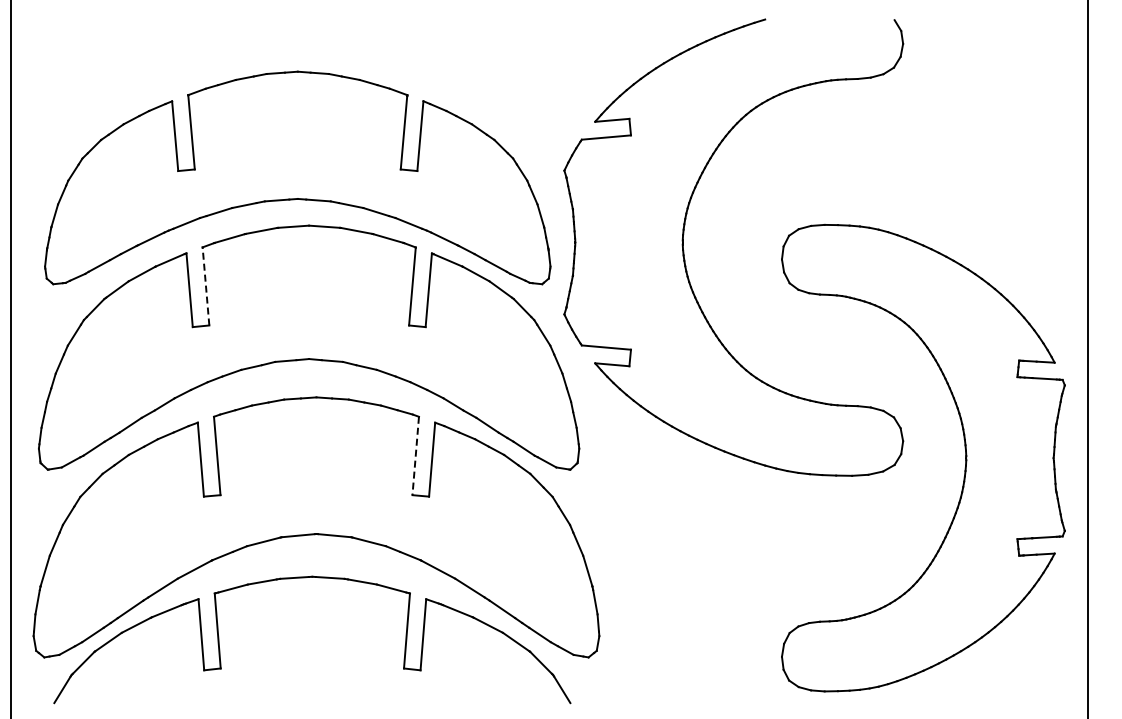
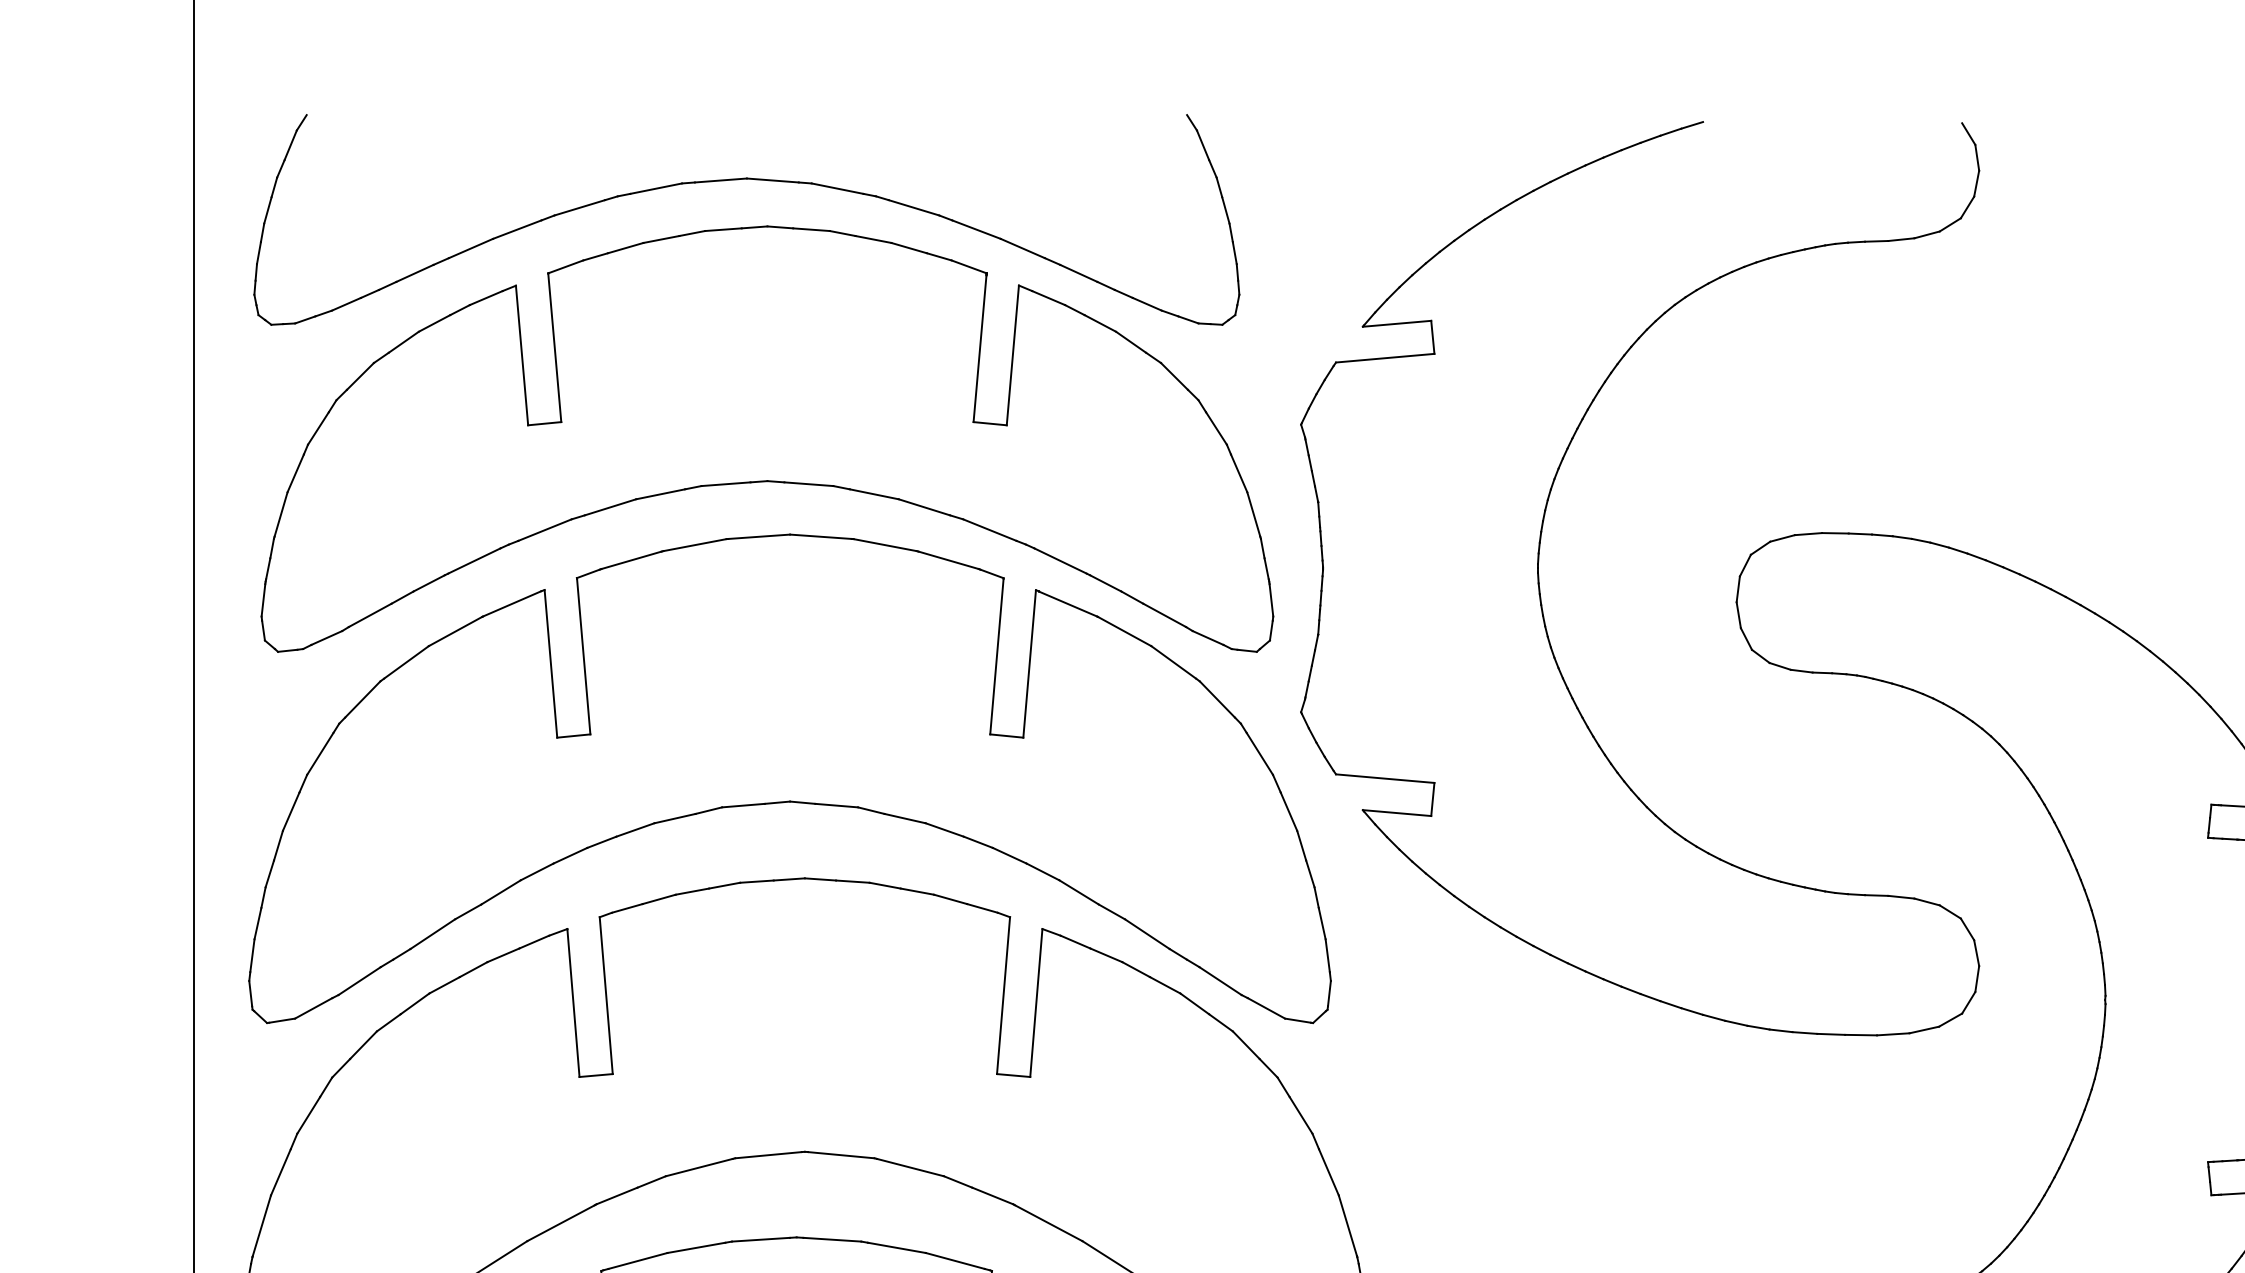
part: (281, 49) -> (734, 181), added
line: (205, 286) -> (582, 656), dashed -> solid
line: (415, 456) -> (1003, 996), dashed -> solid

